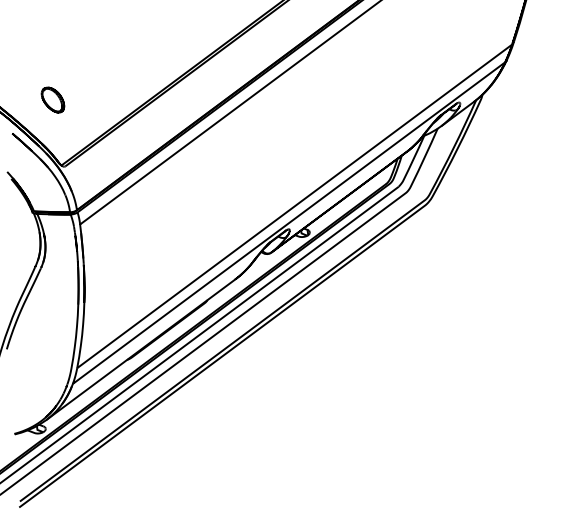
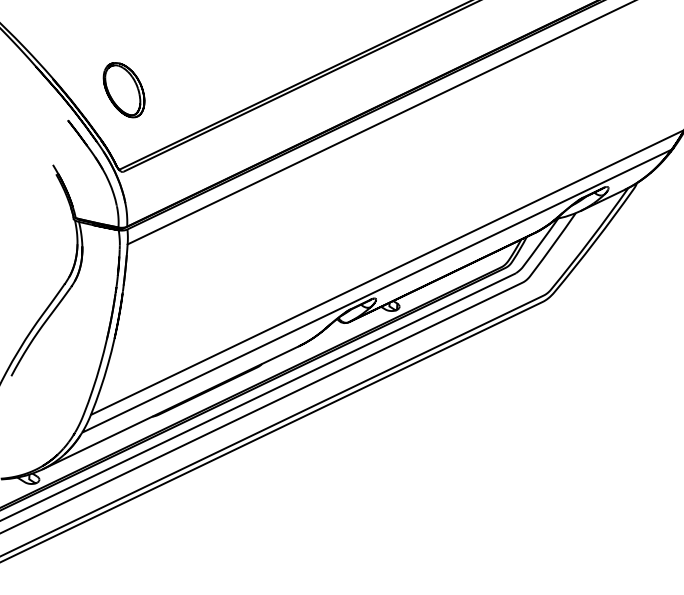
part: (52, 99) -> (123, 89), size x1.67

